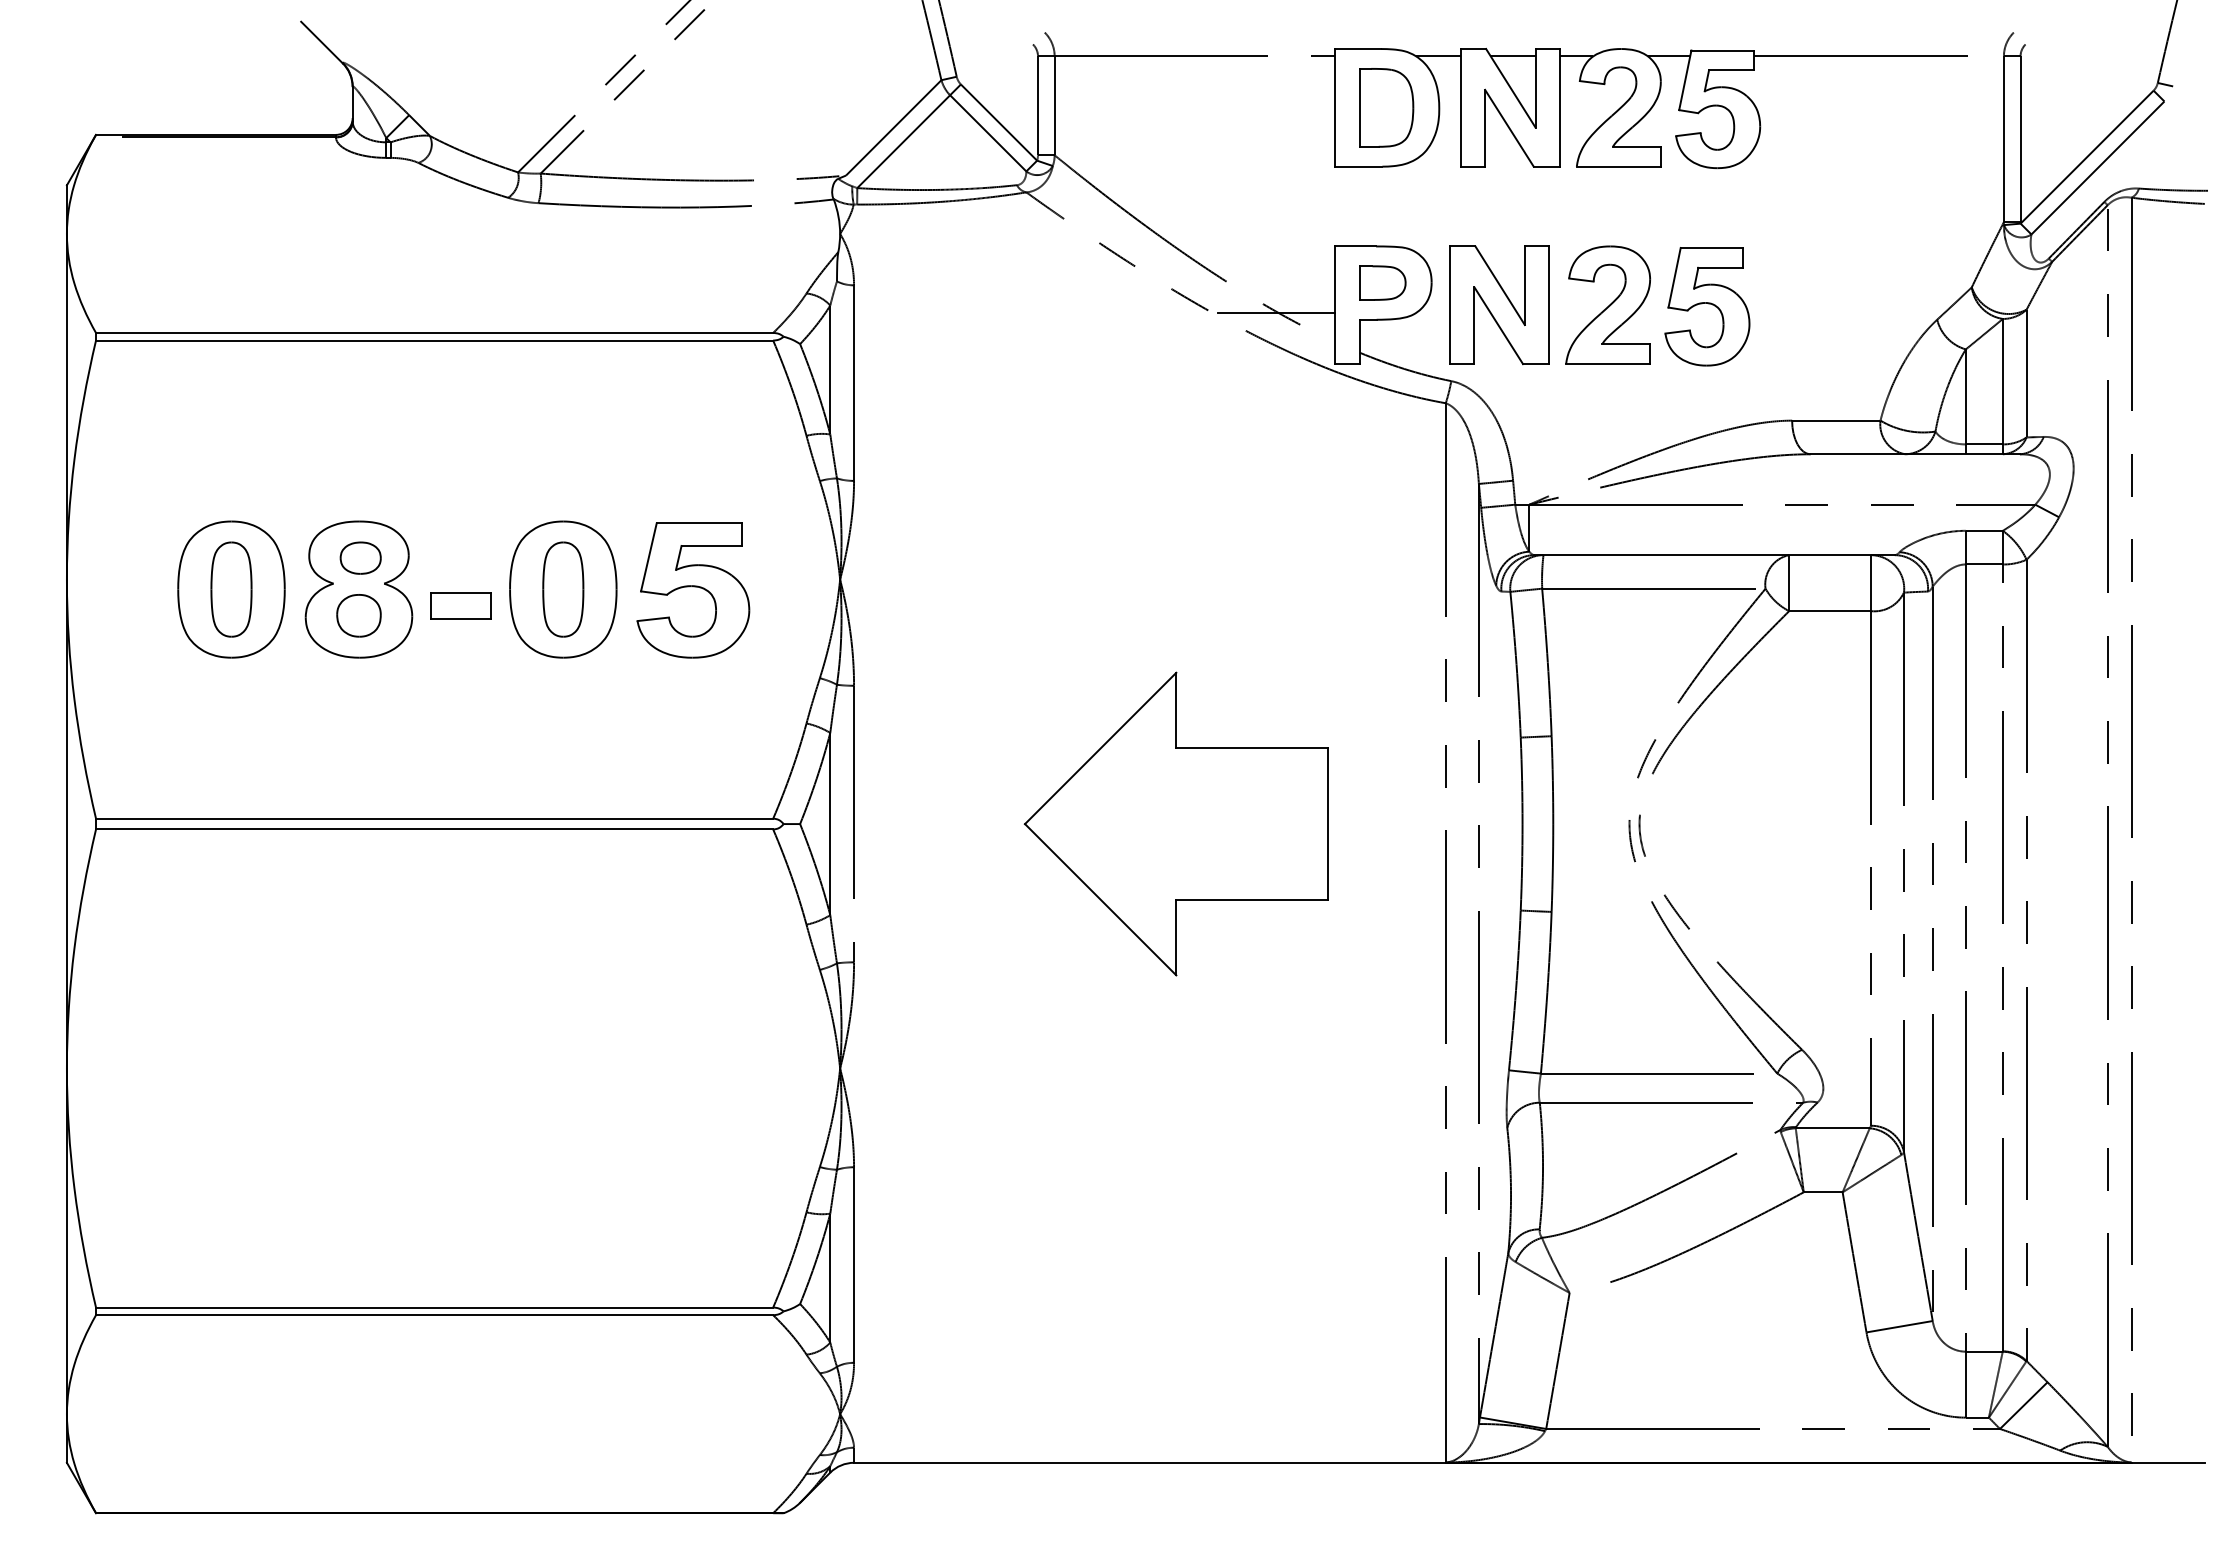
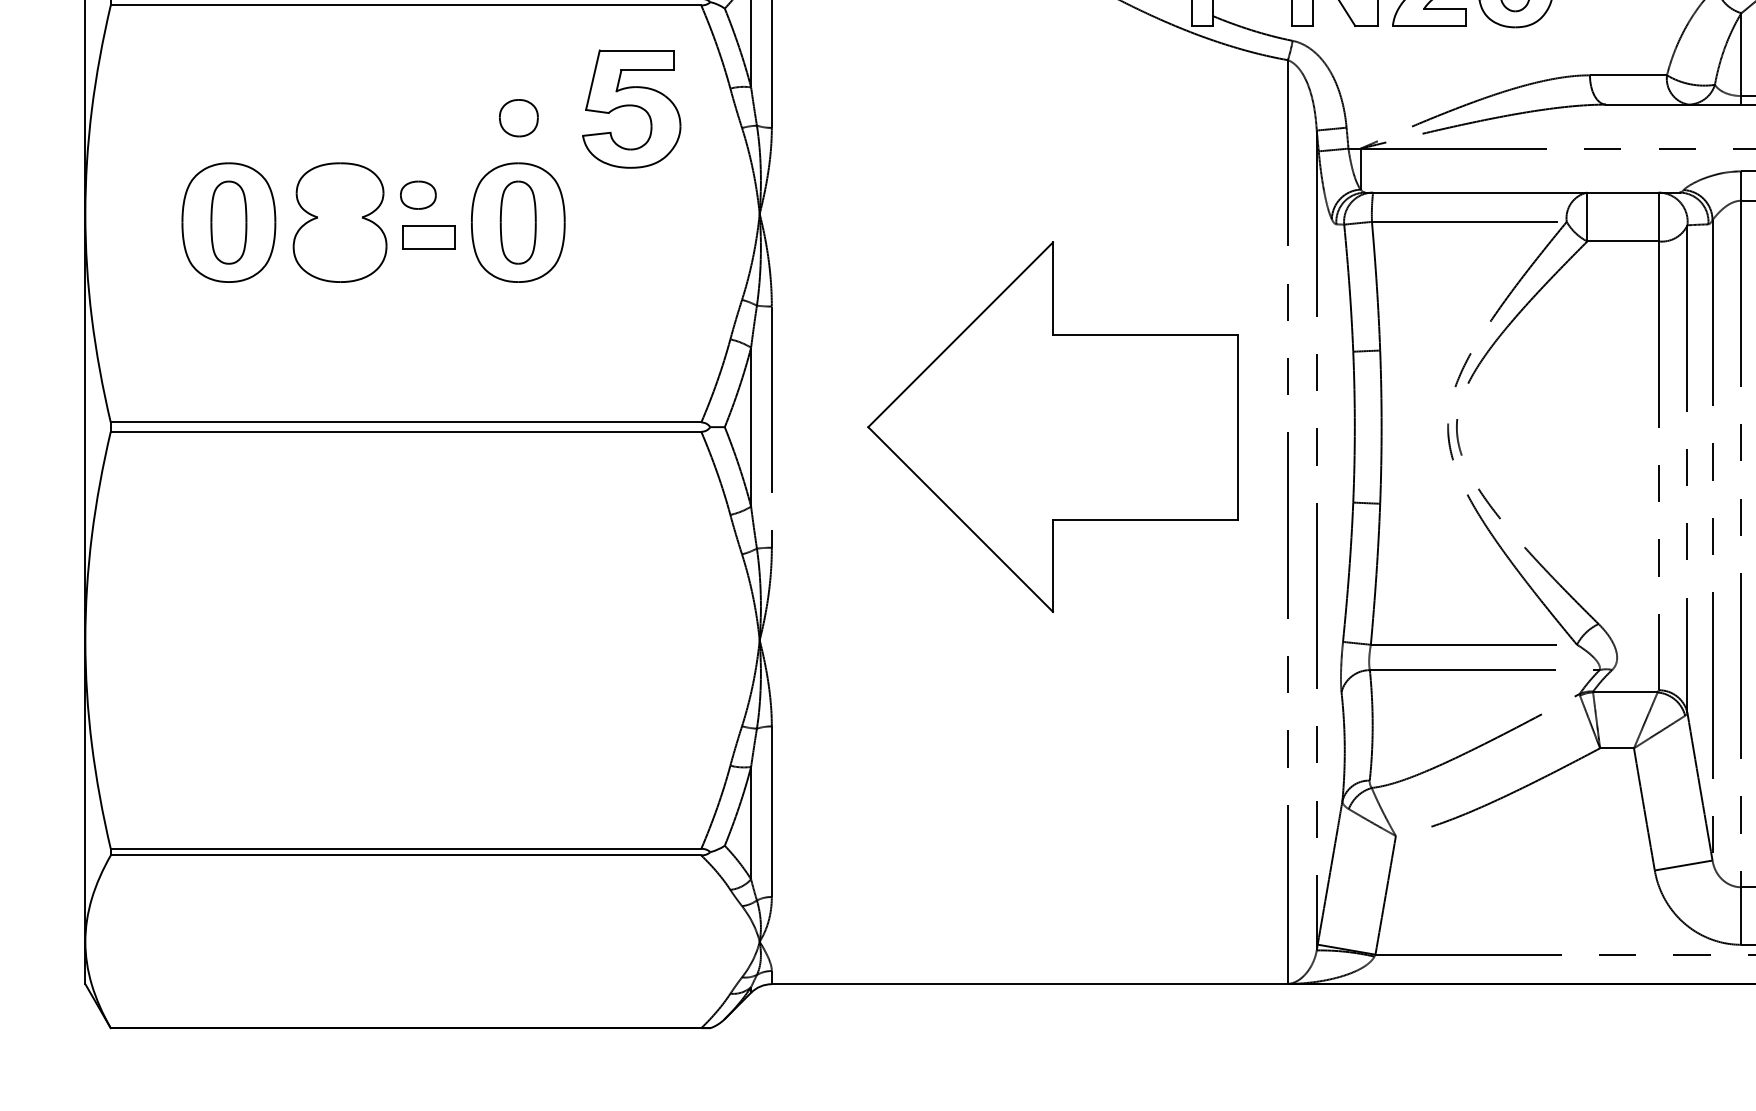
part: (360, 557) -> (418, 194), moved
part: (693, 590) -> (631, 109), moved
part: (358, 615) -> (518, 117), moved
part: (1175, 823) -> (1052, 426), size x1.4

